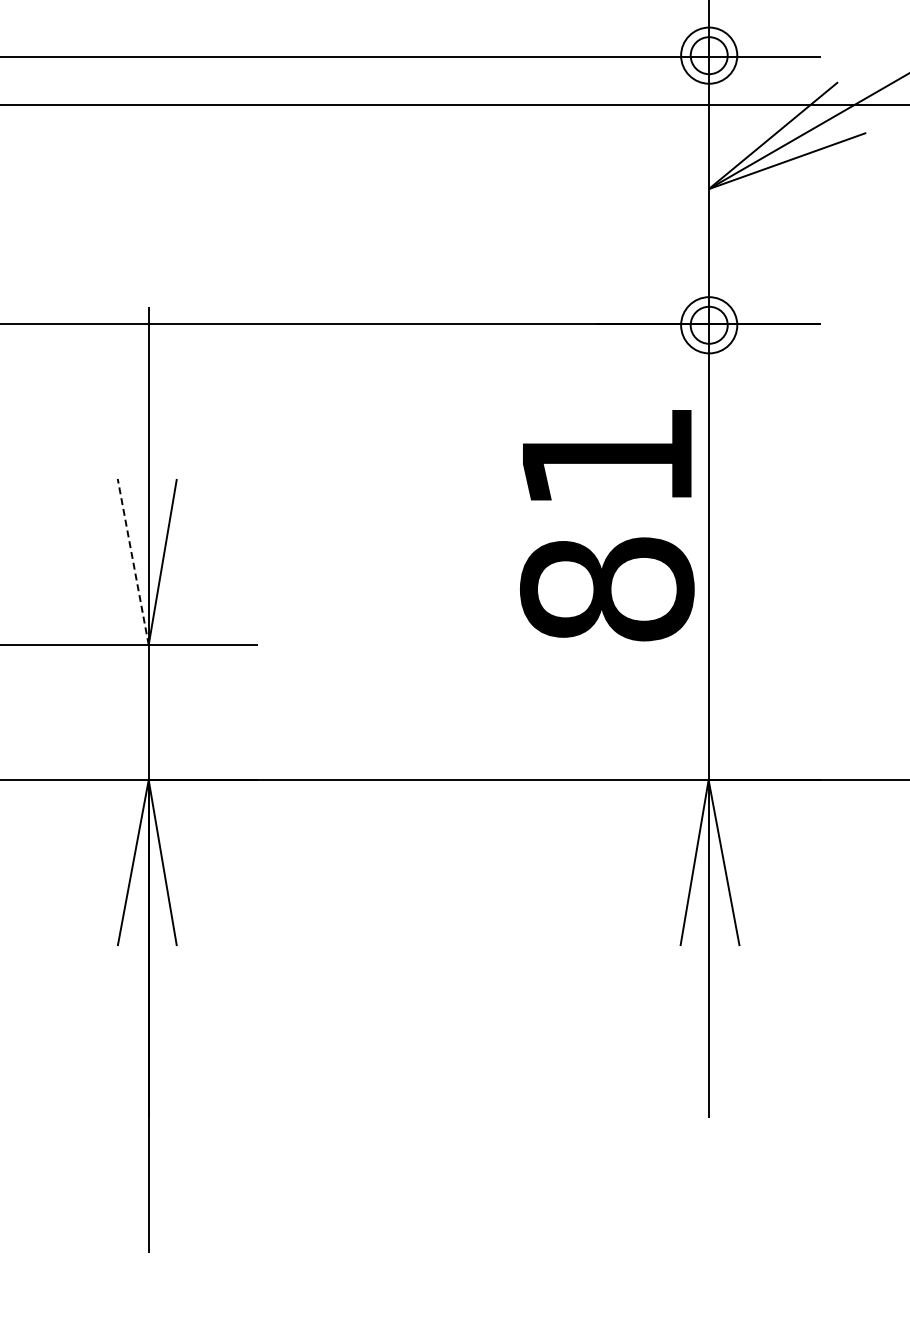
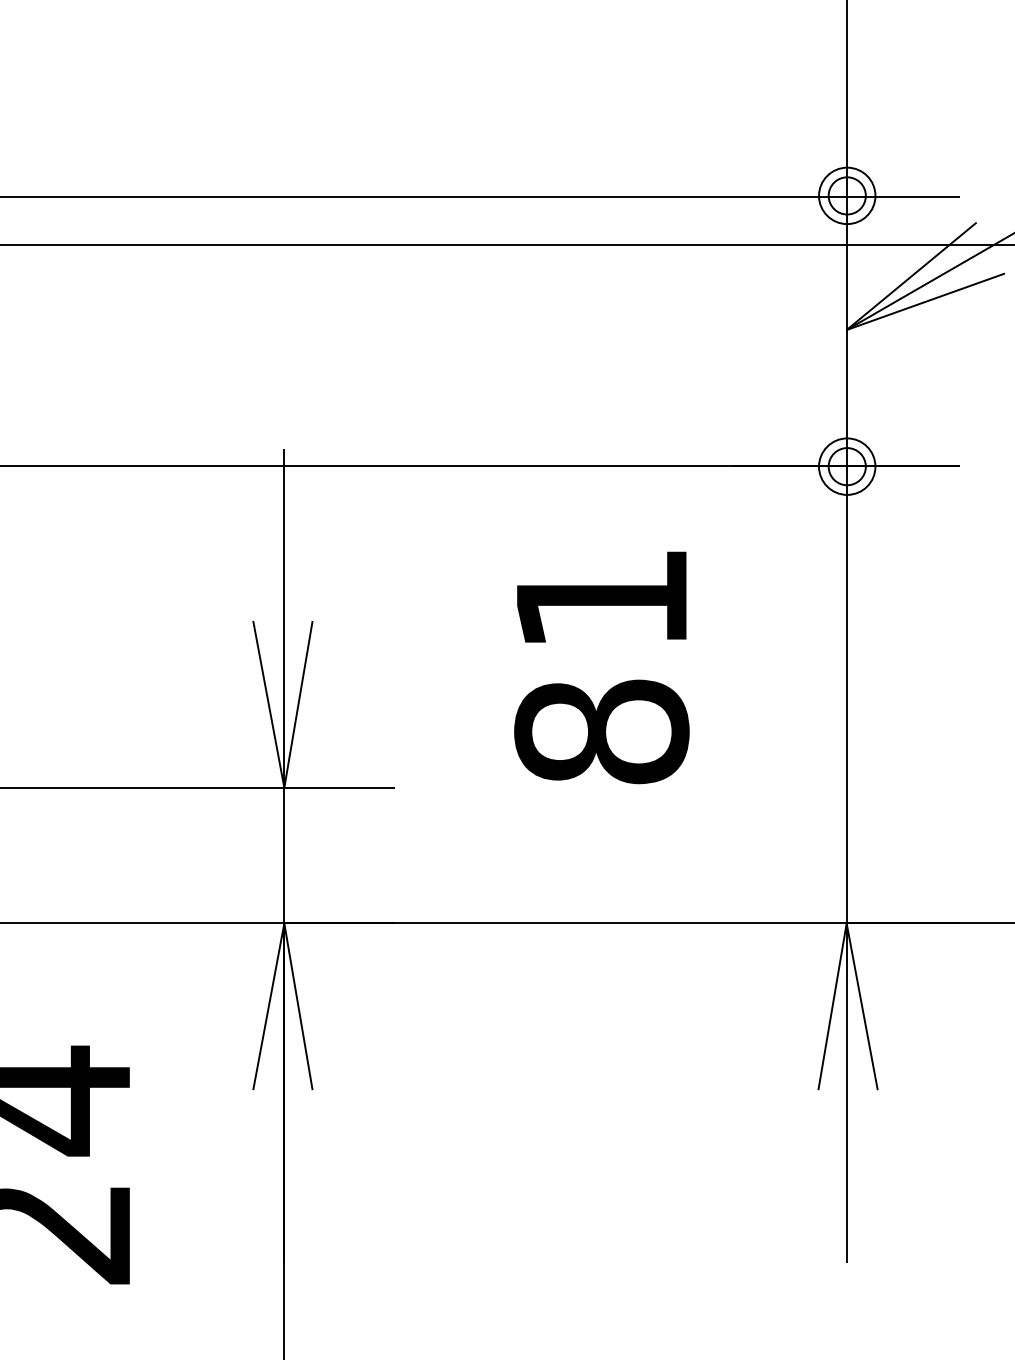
text: (606, 525) -> (601, 667), moved
line: (132, 562) -> (268, 704), dashed -> solid

